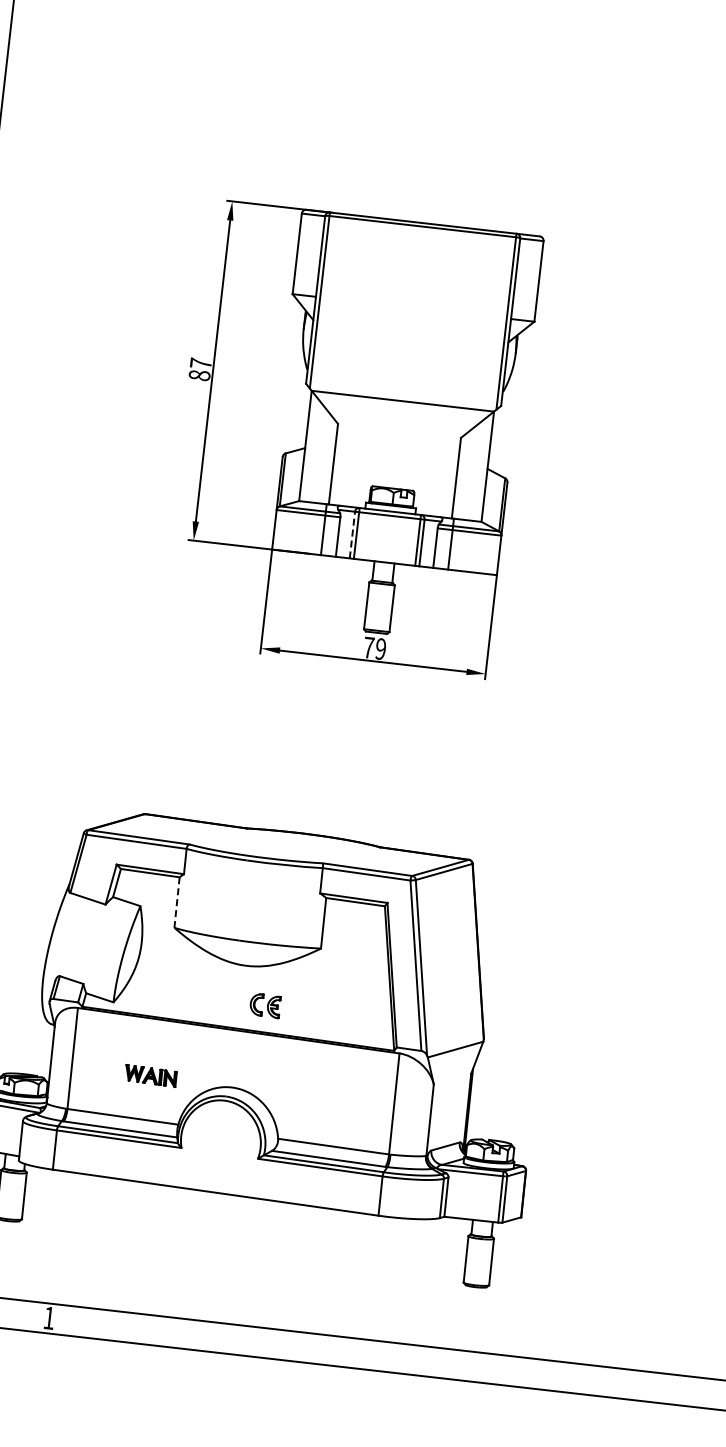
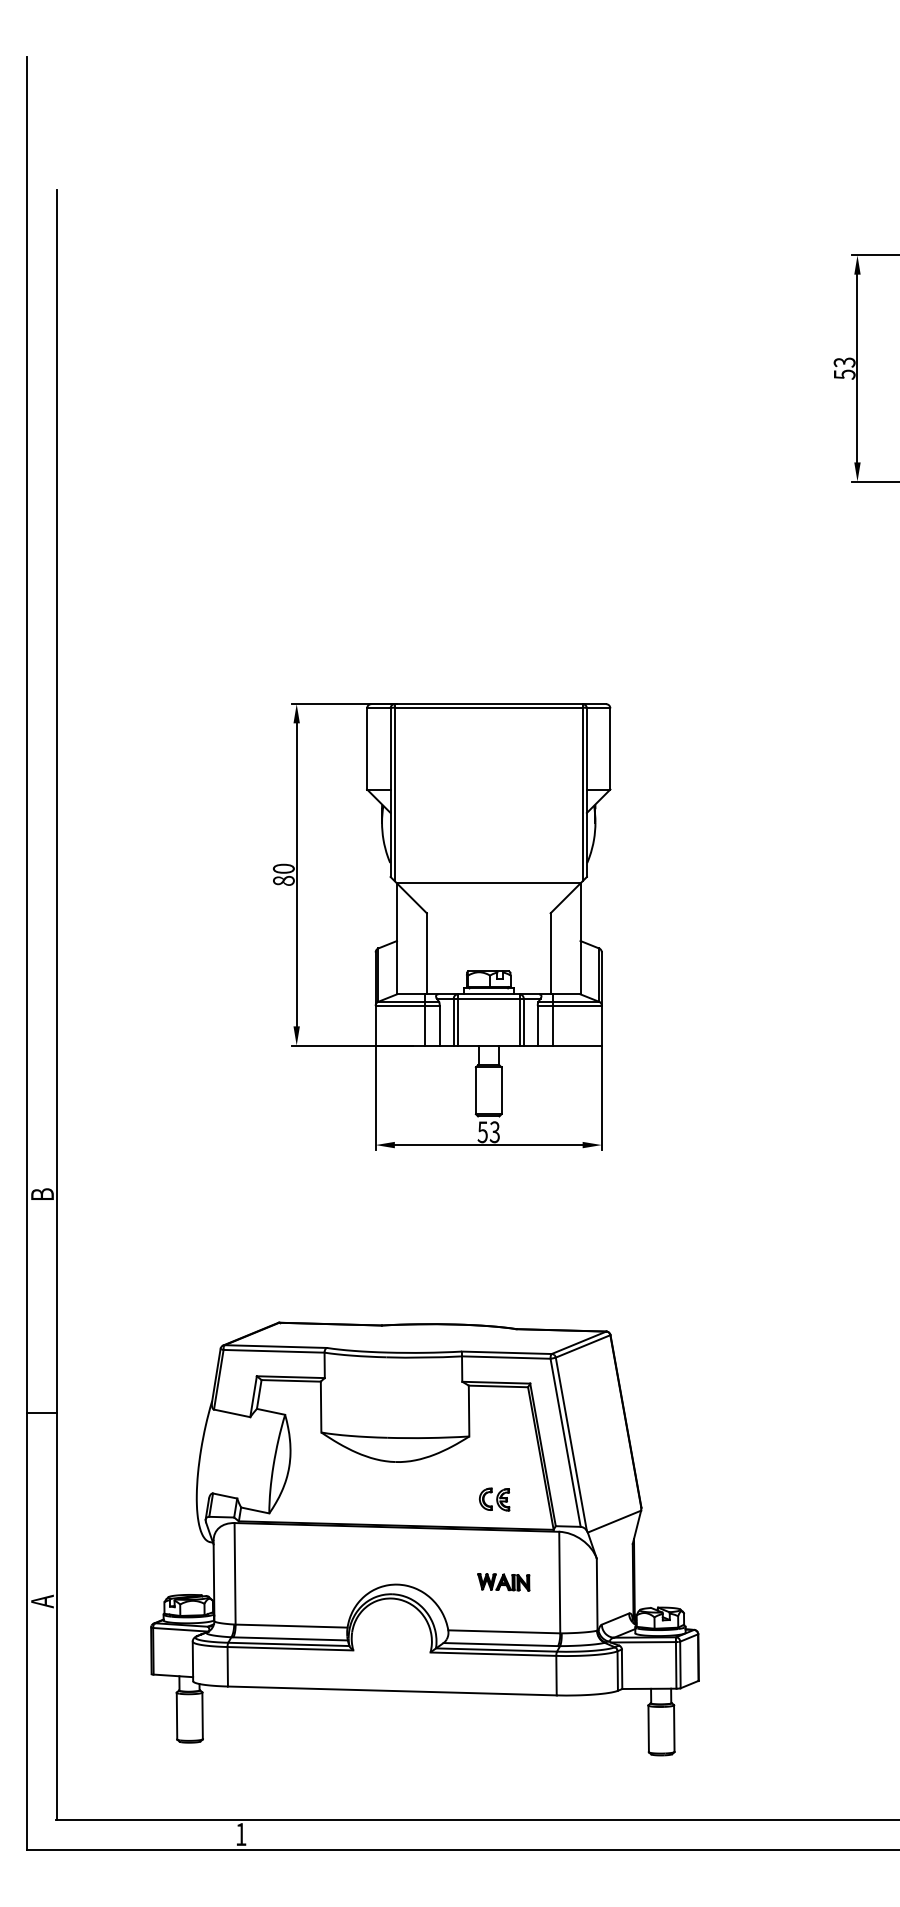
text: (200, 363) -> (283, 868), 87 -> 80
line: (352, 534) -> (453, 1021), dashed -> solid
text: (374, 648) -> (488, 1132), 79 -> 53
line: (177, 903) -> (321, 1407), dashed -> solid
part: (265, 1005) -> (494, 1499), moved
part: (150, 1076) -> (503, 1582), moved

